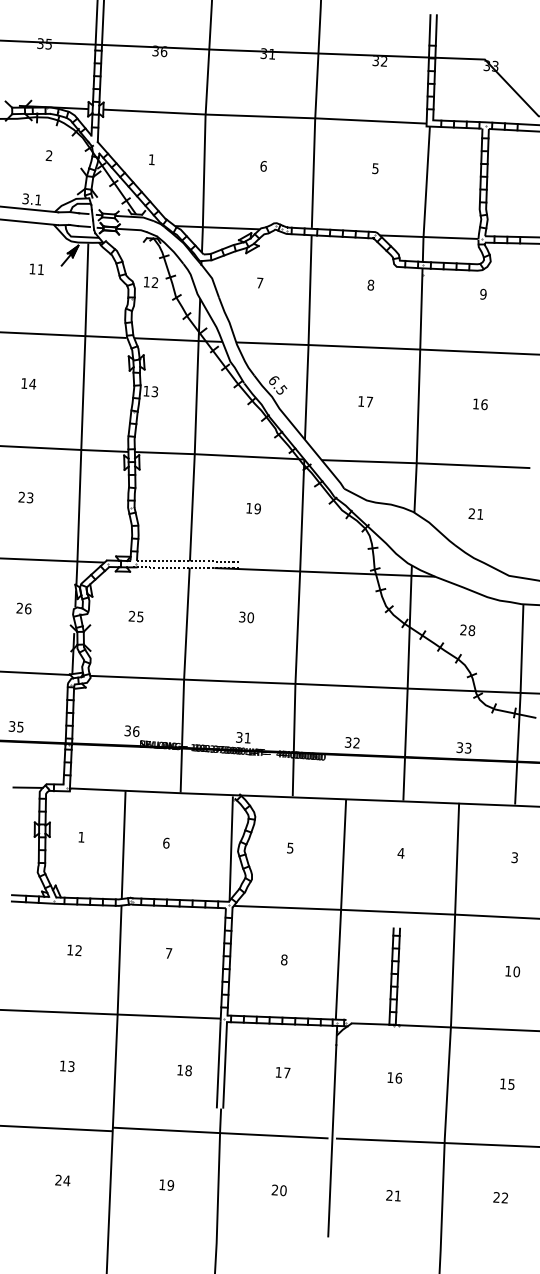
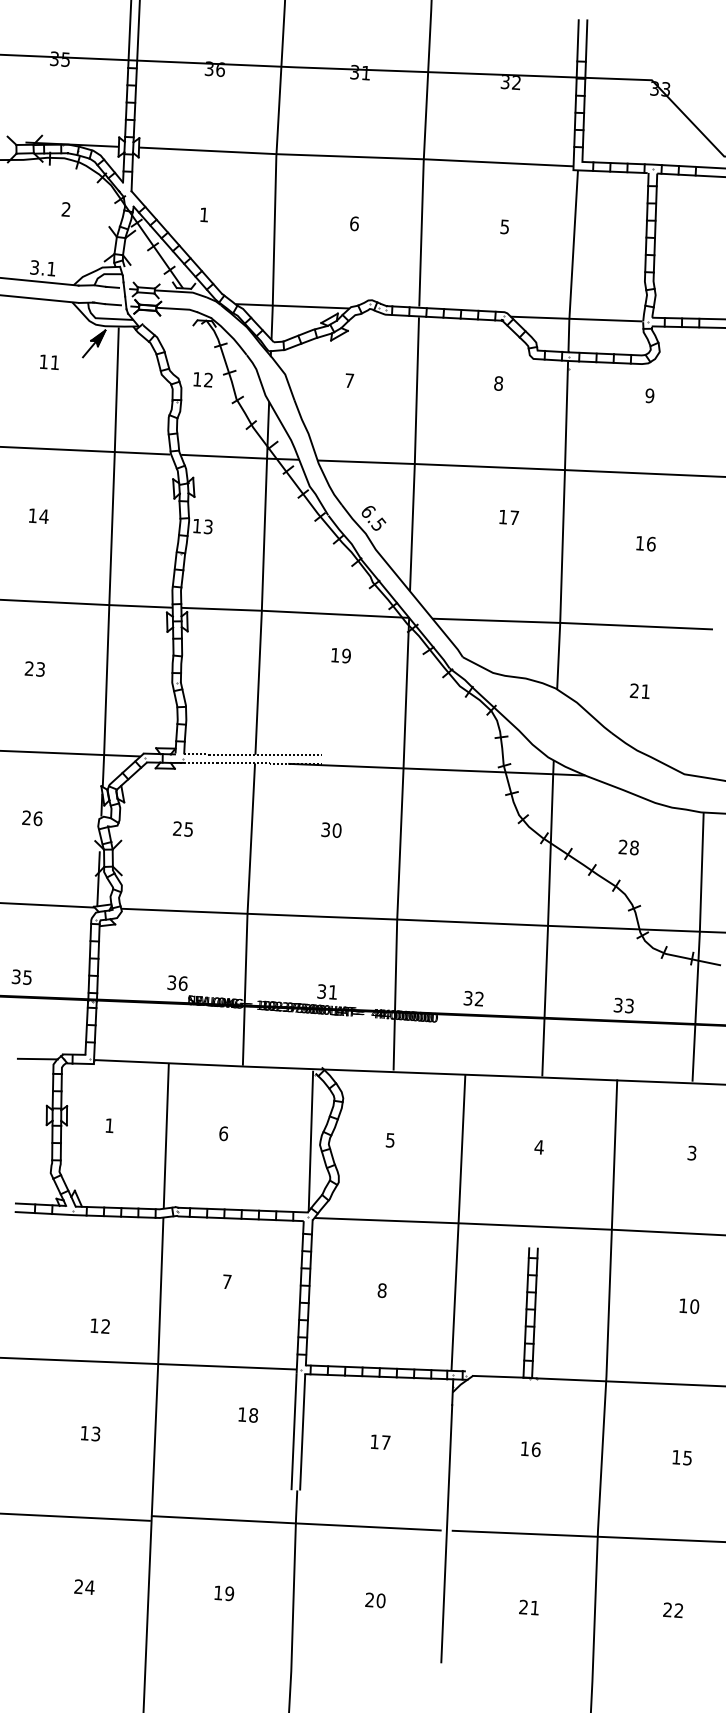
text: (365, 401) -> (508, 517), moved
text: (253, 508) -> (340, 655), moved
text: (74, 950) -> (100, 1326), moved
text: (184, 1070) -> (248, 1415), moved

